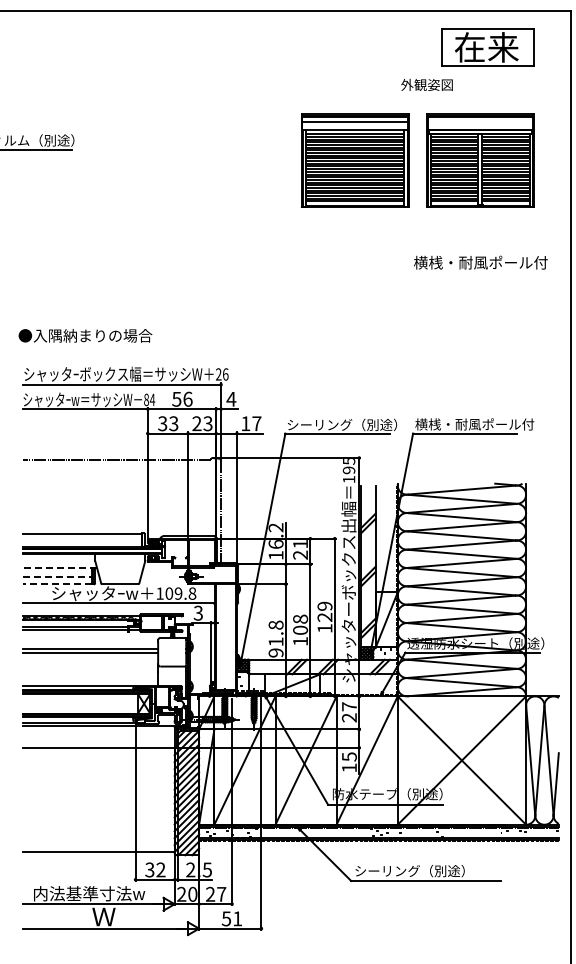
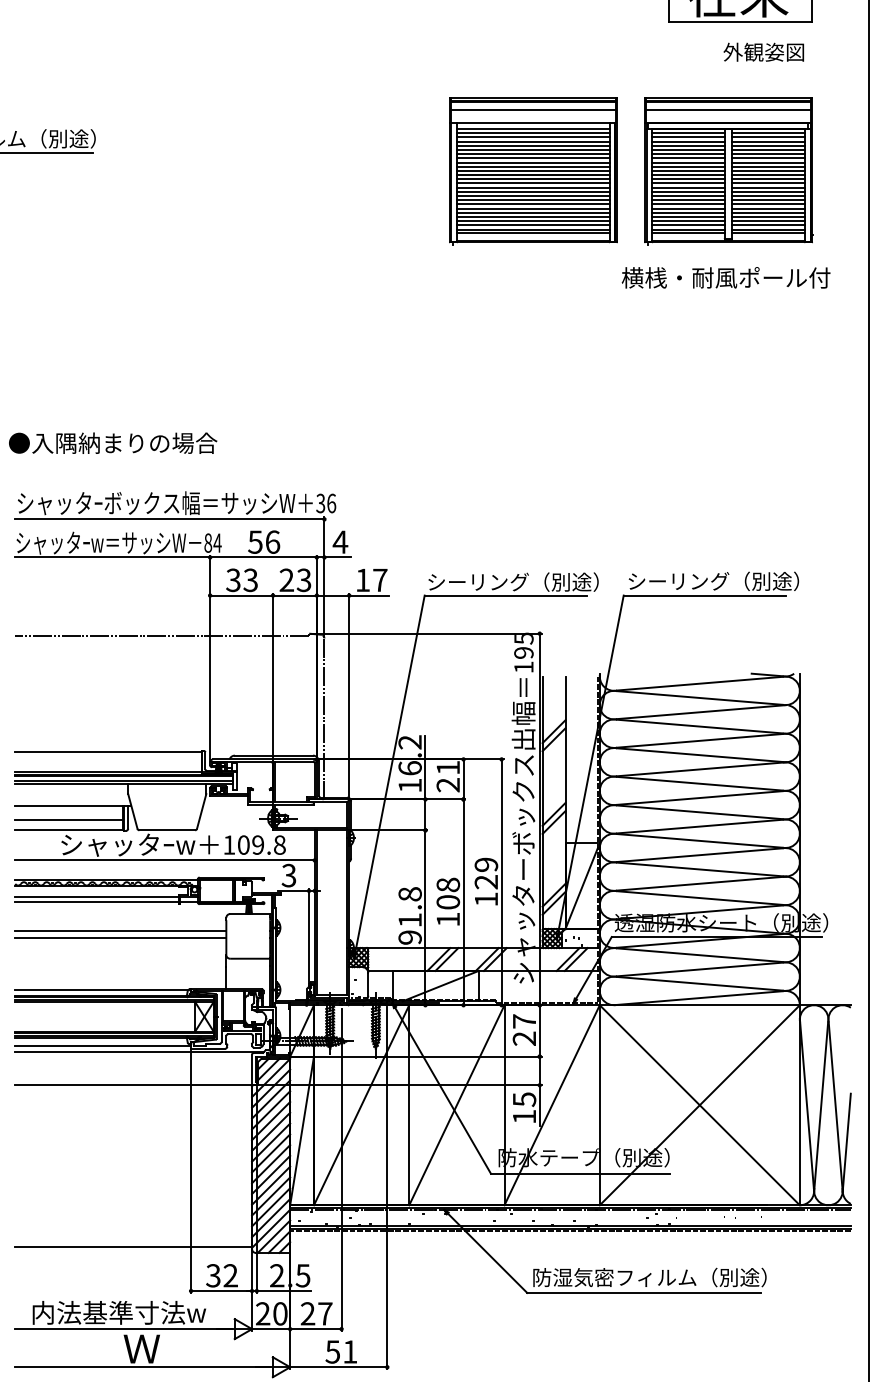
text: (426, 84) -> (763, 51), moved
line: (480, 121) -> (728, 109), added
text: (480, 262) -> (725, 277), moved
text: (218, 374) -> (320, 503), 26 -> 36
text: (474, 424) -> (719, 581), 横桟・耐風ポール付 -> シーリング（別途）
line: (59, 568) -> (72, 805), dashed -> solid
line: (57, 577) -> (69, 819), dashed -> solid
line: (57, 584) -> (69, 830), dashed -> solid
text: (429, 871) -> (649, 1278), シーリング（別途） -> 防湿気密フィルム（別途）

